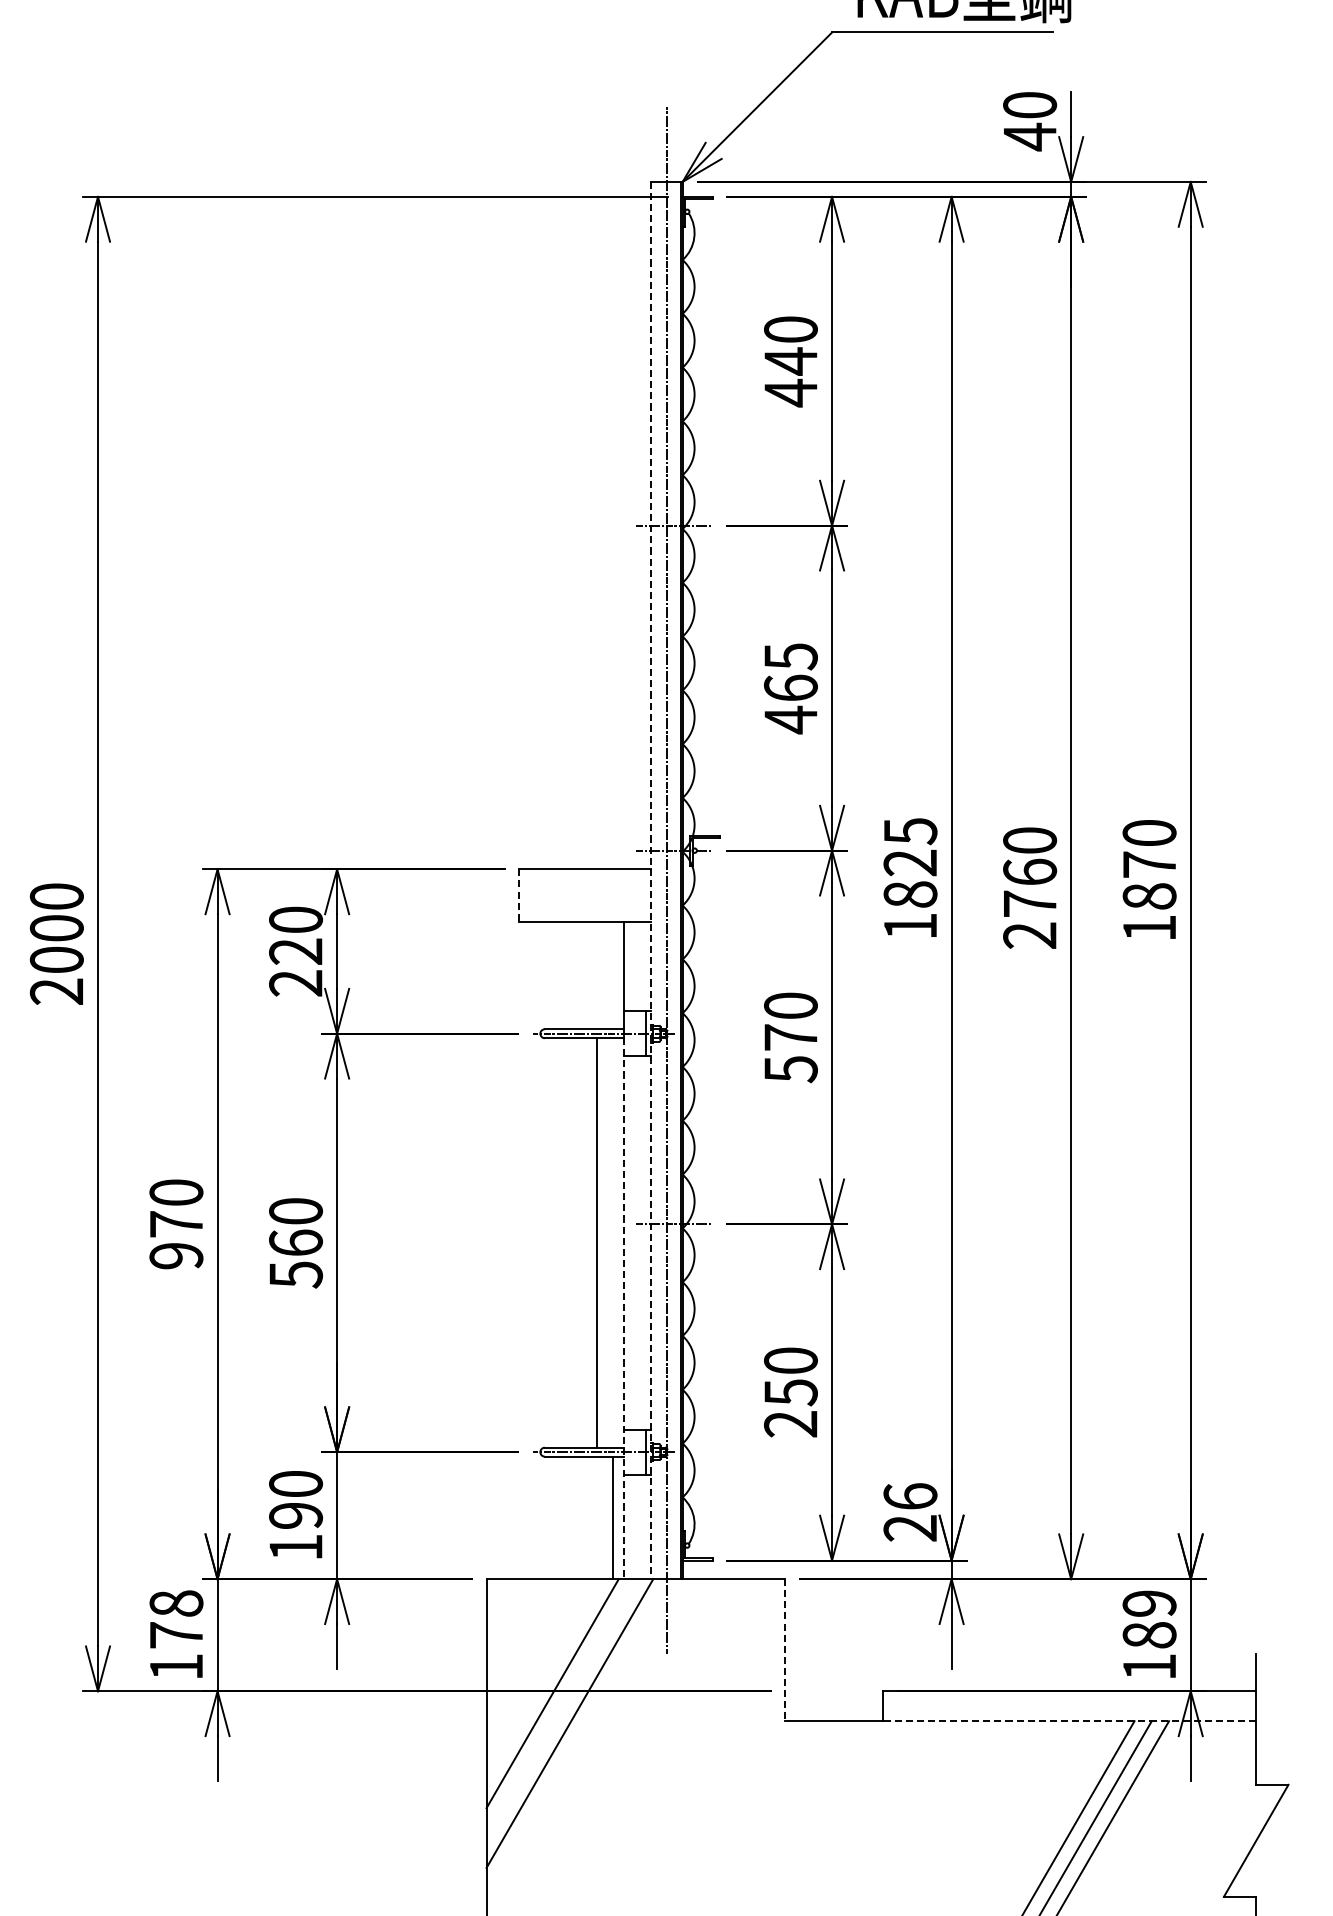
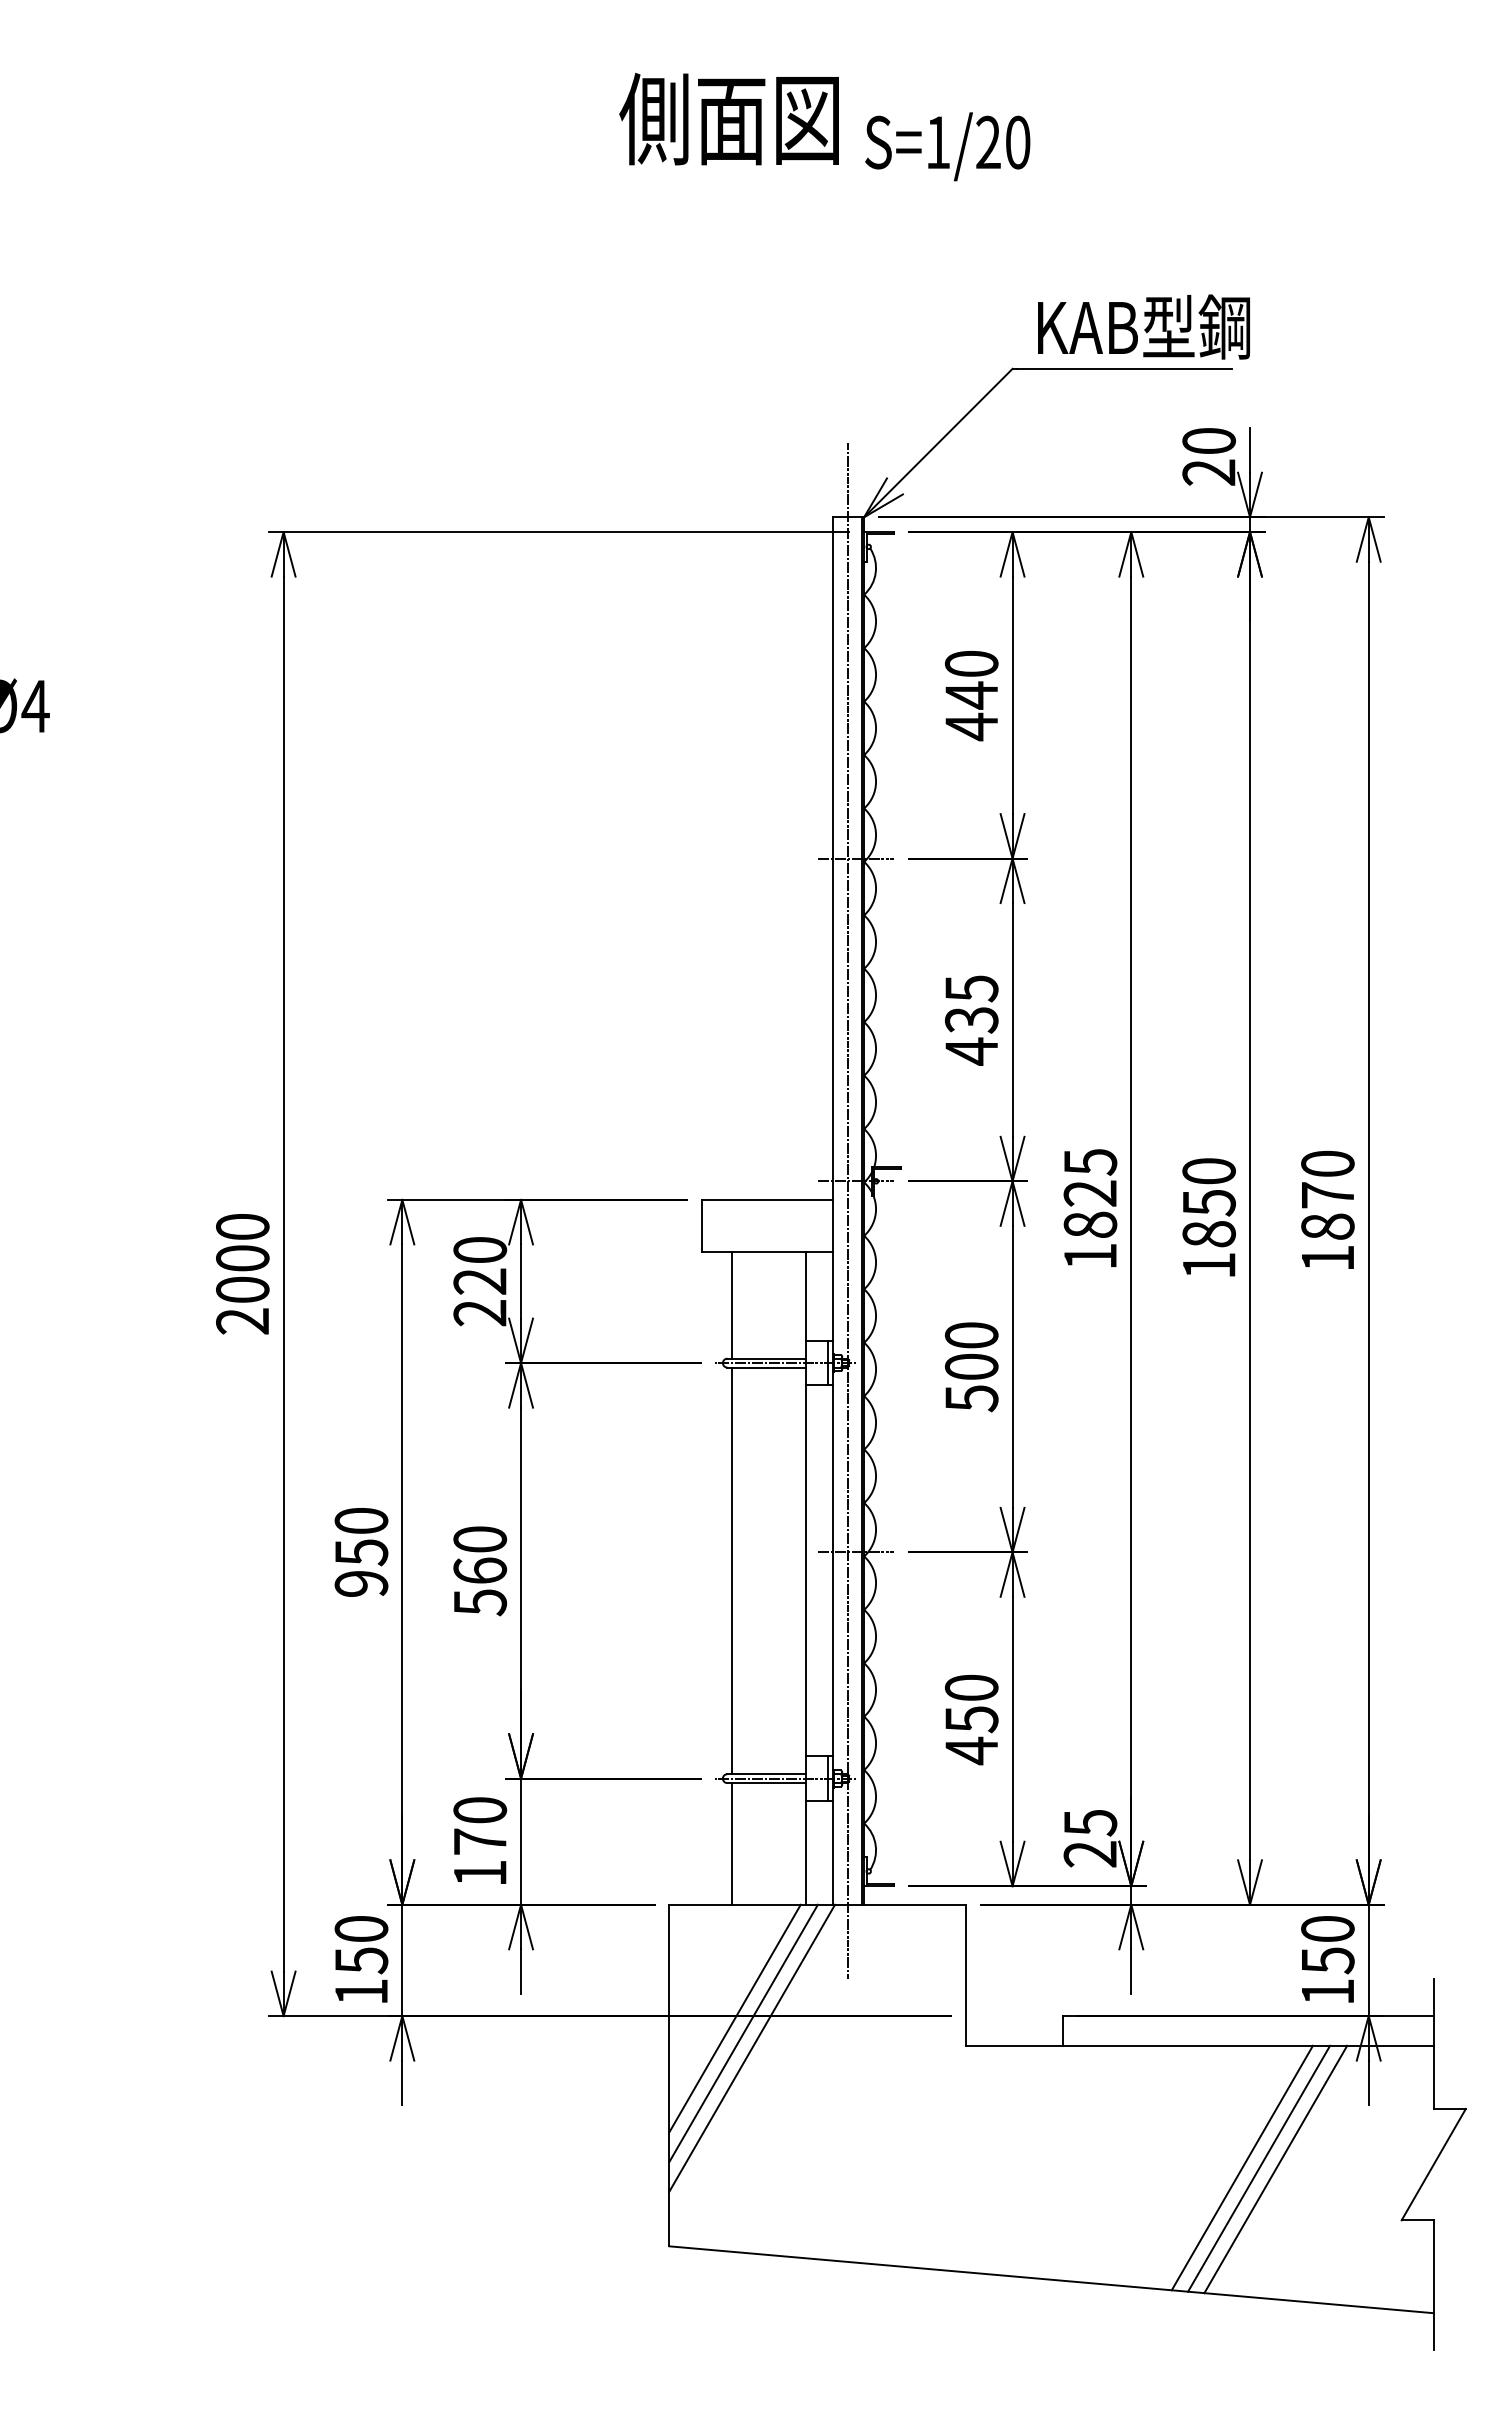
text: (1029, 136) -> (1208, 472), 40 -> 20
text: (790, 687) -> (971, 1019), 465 -> 435
line: (650, 881) -> (832, 1211), dashed -> solid
line: (519, 895) -> (702, 1225), dashed -> solid
text: (1029, 903) -> (1208, 1233), 2760 -> 1850
line: (549, 974) -> (731, 1304), added
text: (790, 1037) -> (971, 1366), 570 -> 500
text: (176, 1224) -> (361, 1552), 970 -> 950
line: (596, 1242) -> (731, 1570), moved
line: (624, 1309) -> (806, 1636), dashed -> solid
text: (789, 1423) -> (970, 1750), 250 -> 450
text: (910, 1496) -> (1090, 1822), 26 -> 25
text: (296, 1515) -> (480, 1841), 190 -> 170
line: (612, 1517) -> (731, 1843), moved
text: (176, 1619) -> (361, 1944), 178 -> 150
text: (1149, 1620) -> (1327, 1945), 189 -> 150
line: (785, 1650) -> (966, 1975), dashed -> solid
line: (561, 1707) -> (743, 2032), added
line: (1069, 1720) -> (1248, 2045), dashed -> solid

